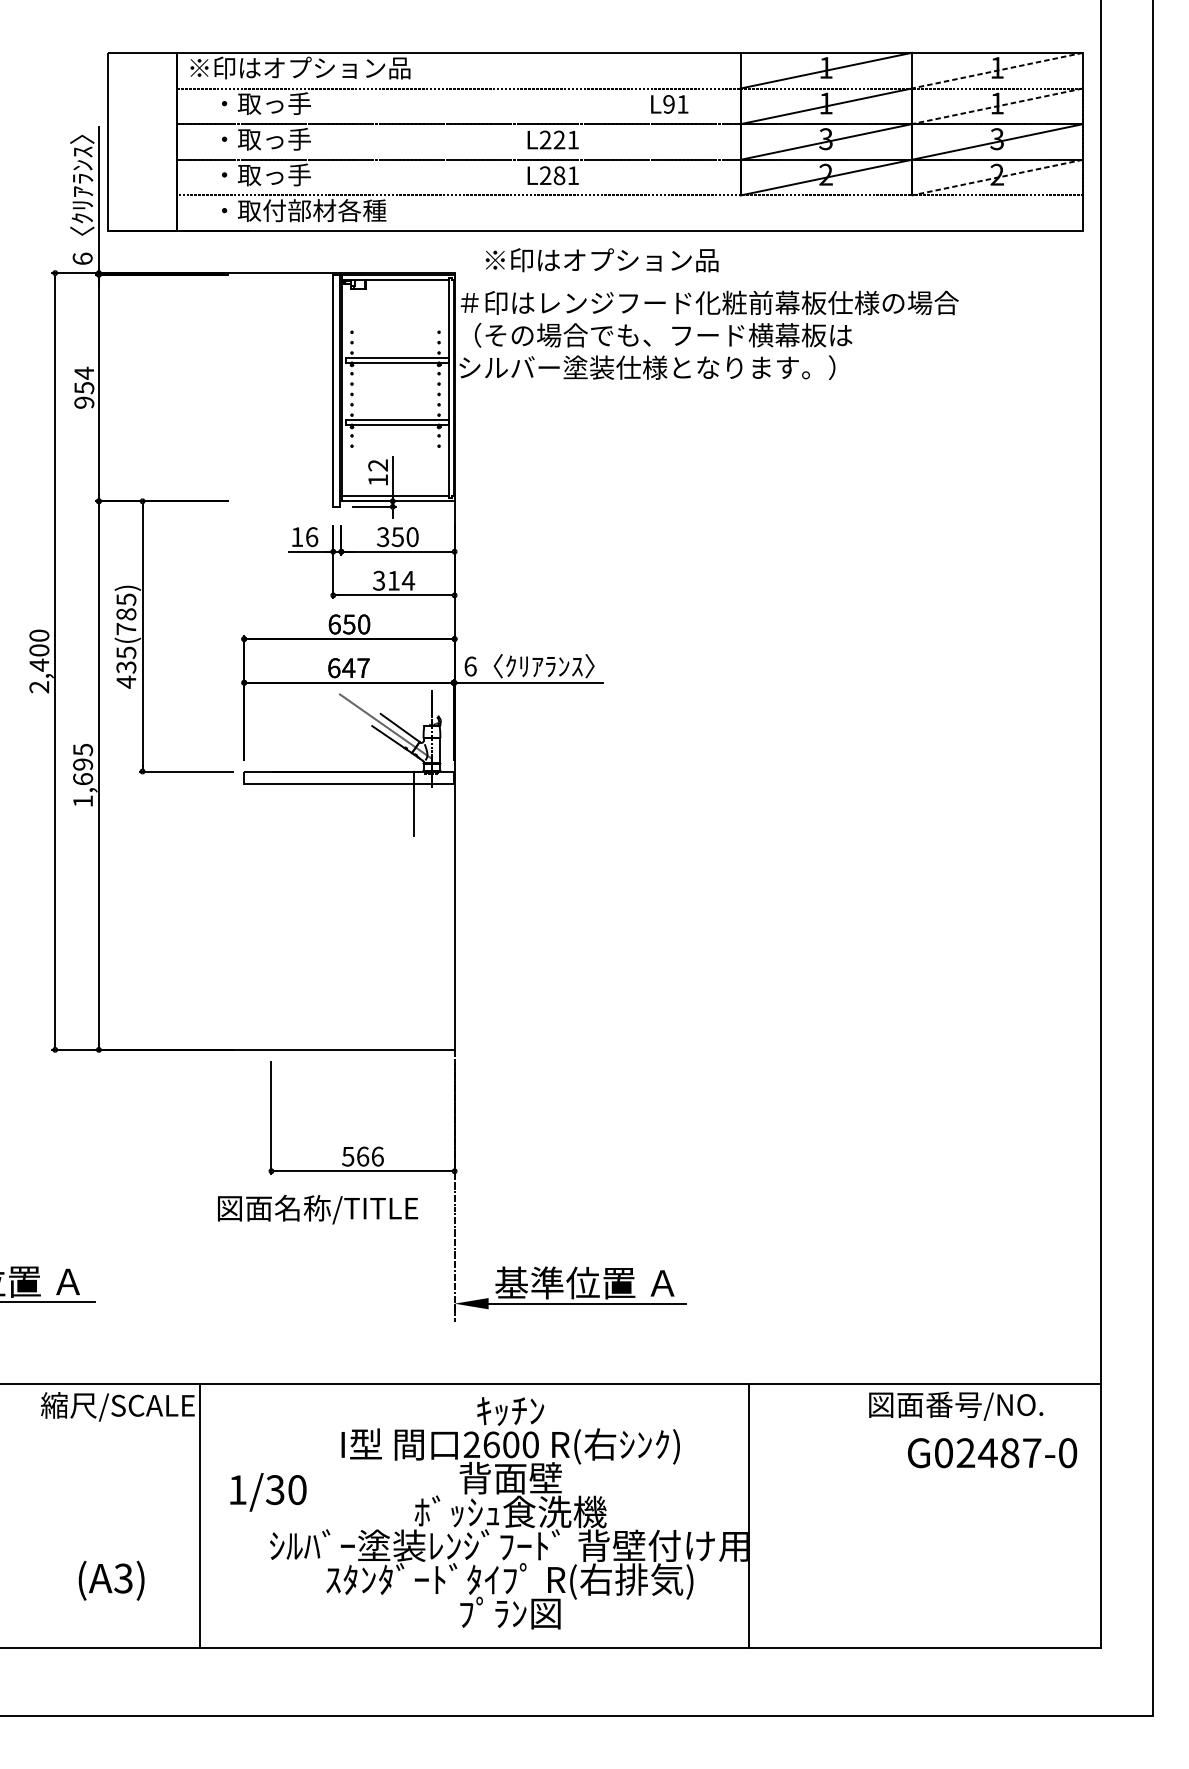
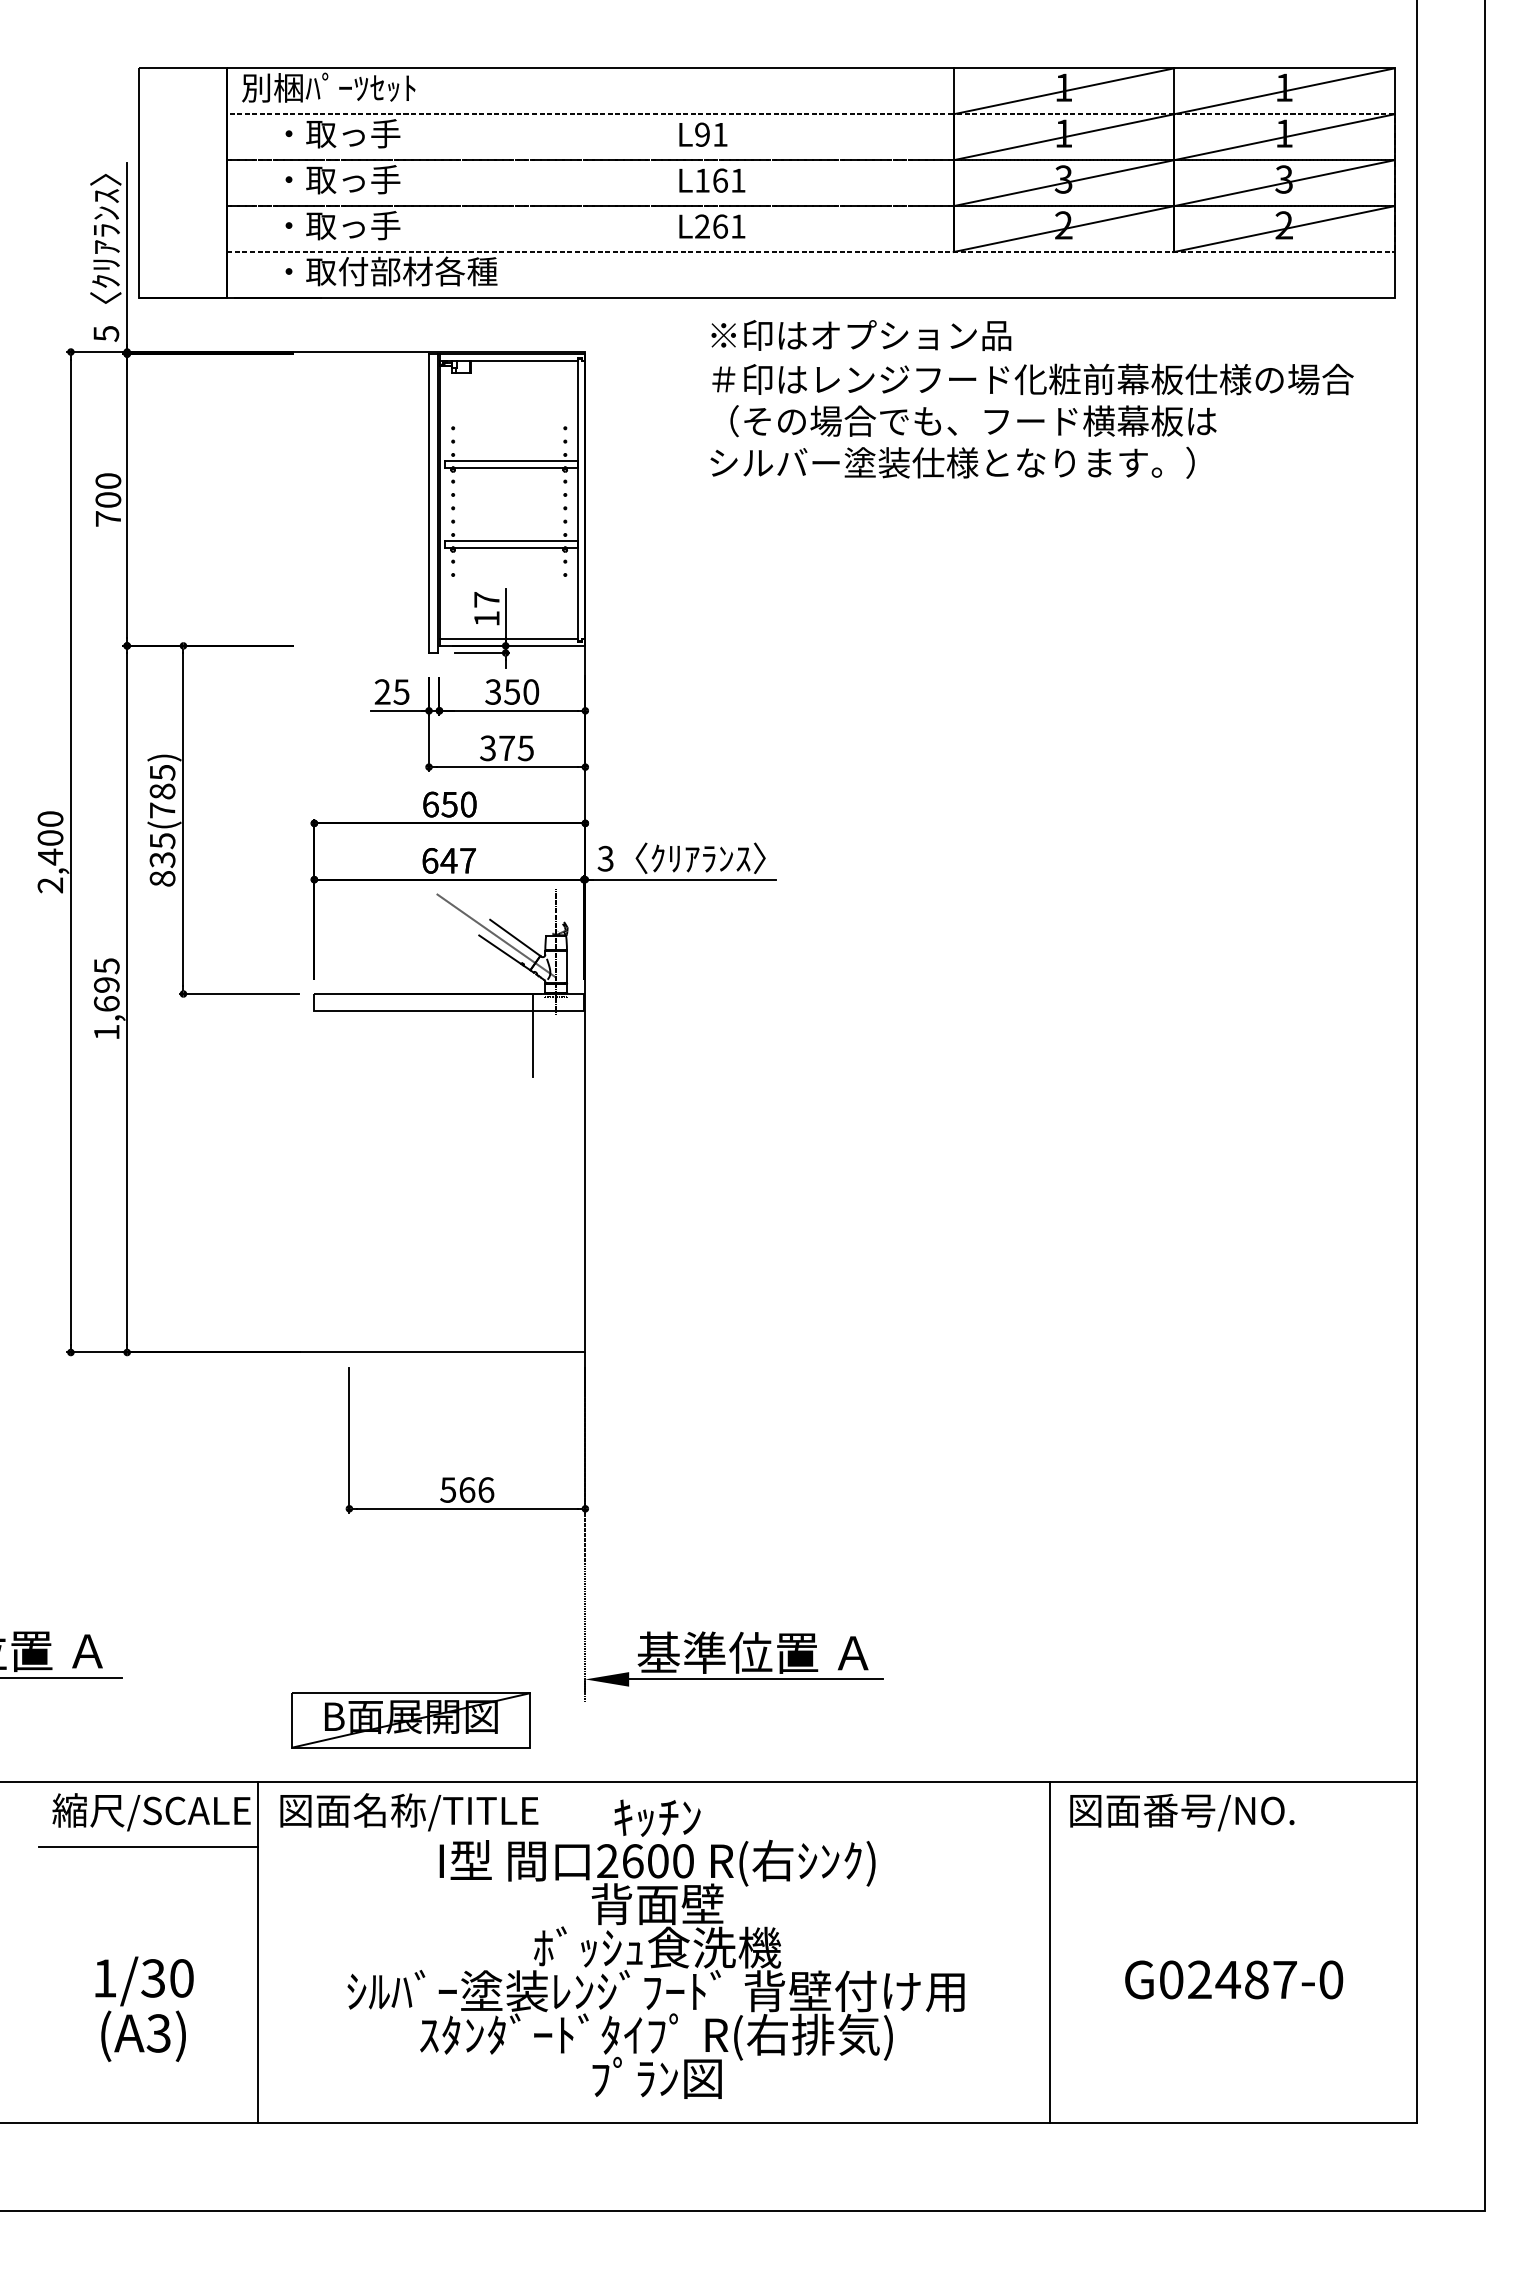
text: (299, 67) -> (385, 87), ※印はオプション品 -> 別梱ﾊﾟｰﾂｾｯﾄ
line: (997, 70) -> (1284, 91), dashed -> solid
text: (669, 104) -> (703, 134), moved
line: (997, 106) -> (1284, 137), dashed -> solid
text: (552, 139) -> (711, 180), L221 -> L161
text: (559, 175) -> (720, 226), L281 -> L261
line: (997, 177) -> (1284, 229), dashed -> solid
text: (82, 258) -> (106, 333), 6 -> 5
text: (602, 260) -> (861, 335), moved
text: (708, 334) -> (1031, 420), moved
text: (84, 387) -> (108, 499), 954 -> 700
text: (377, 465) -> (486, 599), 12 -> 17
text: (304, 536) -> (391, 691), 16 -> 25
text: (401, 580) -> (516, 748), 314 -> 375
text: (470, 666) -> (605, 858), 6 -> 3
text: (126, 681) -> (162, 878), 435(785) -> 835(785)
text: (318, 1209) -> (409, 1812), moved
part: (318, 1335) -> (410, 1720), added
text: (956, 1406) -> (1182, 1812), moved
line: (115, 1433) -> (148, 1846), added
text: (992, 1452) -> (1234, 1979), moved
text: (268, 1492) -> (144, 1981), moved
line: (749, 1515) -> (1050, 1952), moved

